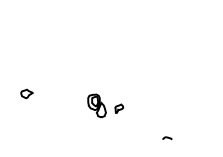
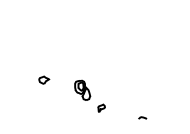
part: (26, 93) -> (43, 79), moved
part: (118, 108) -> (100, 107), moved

